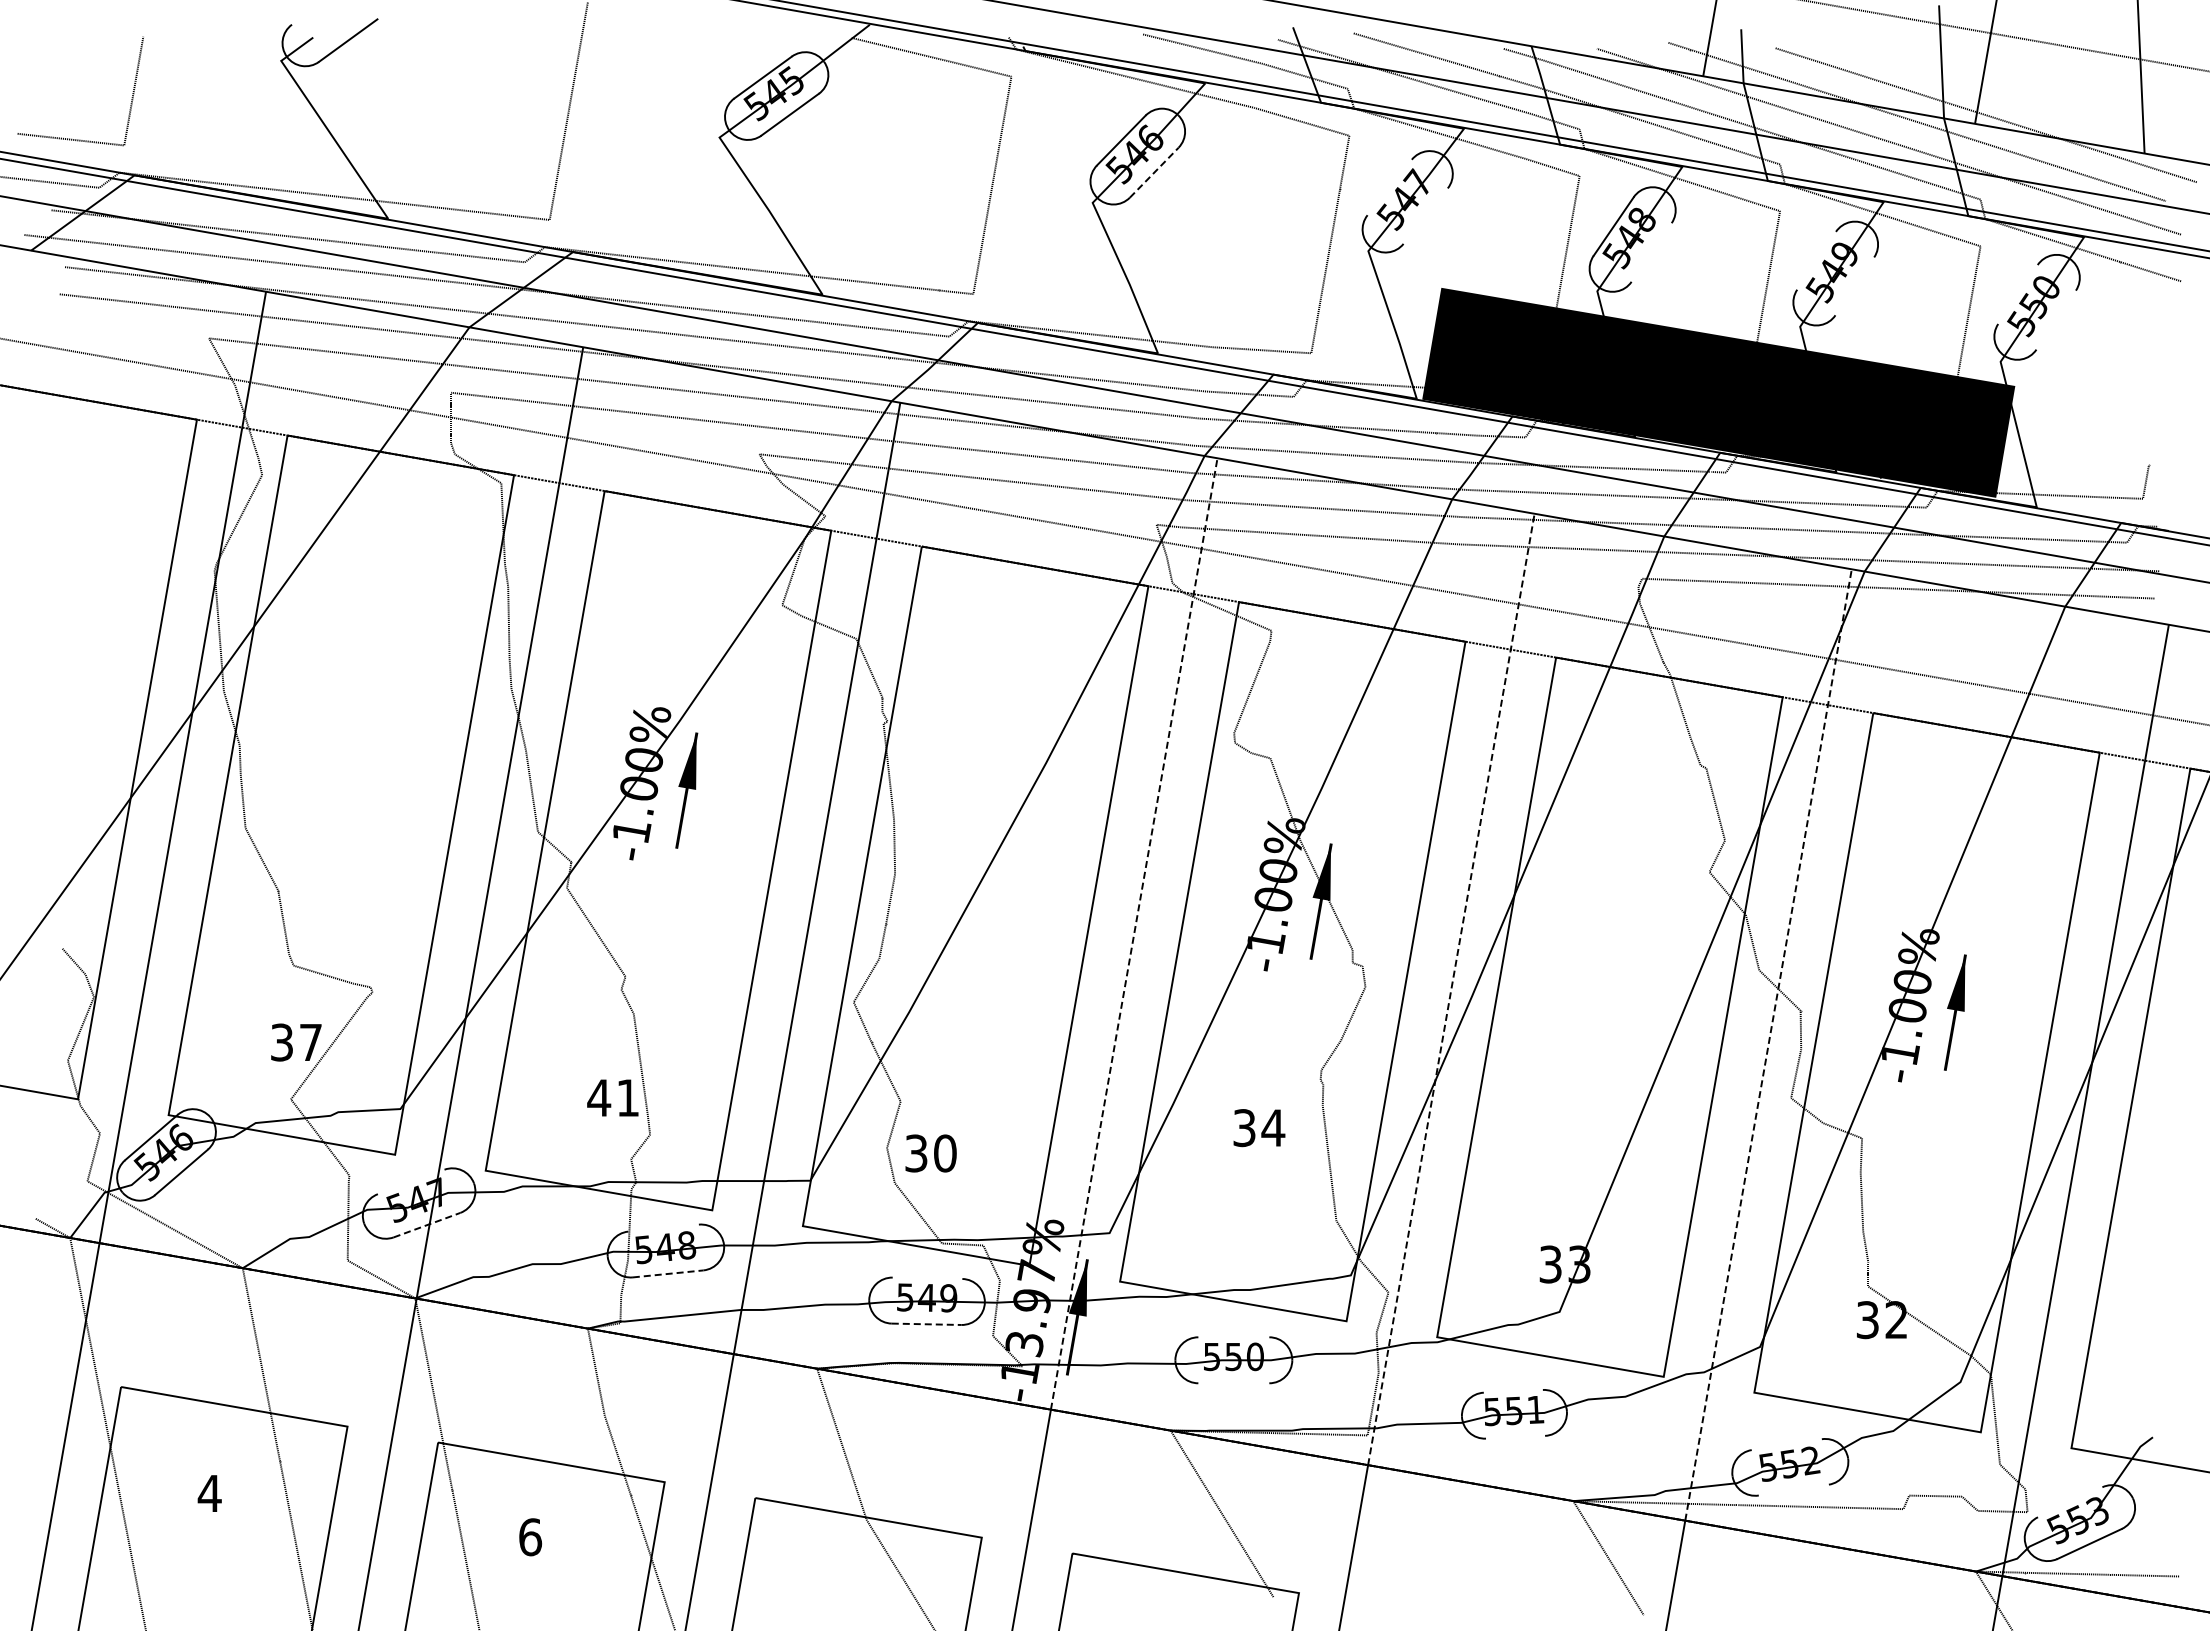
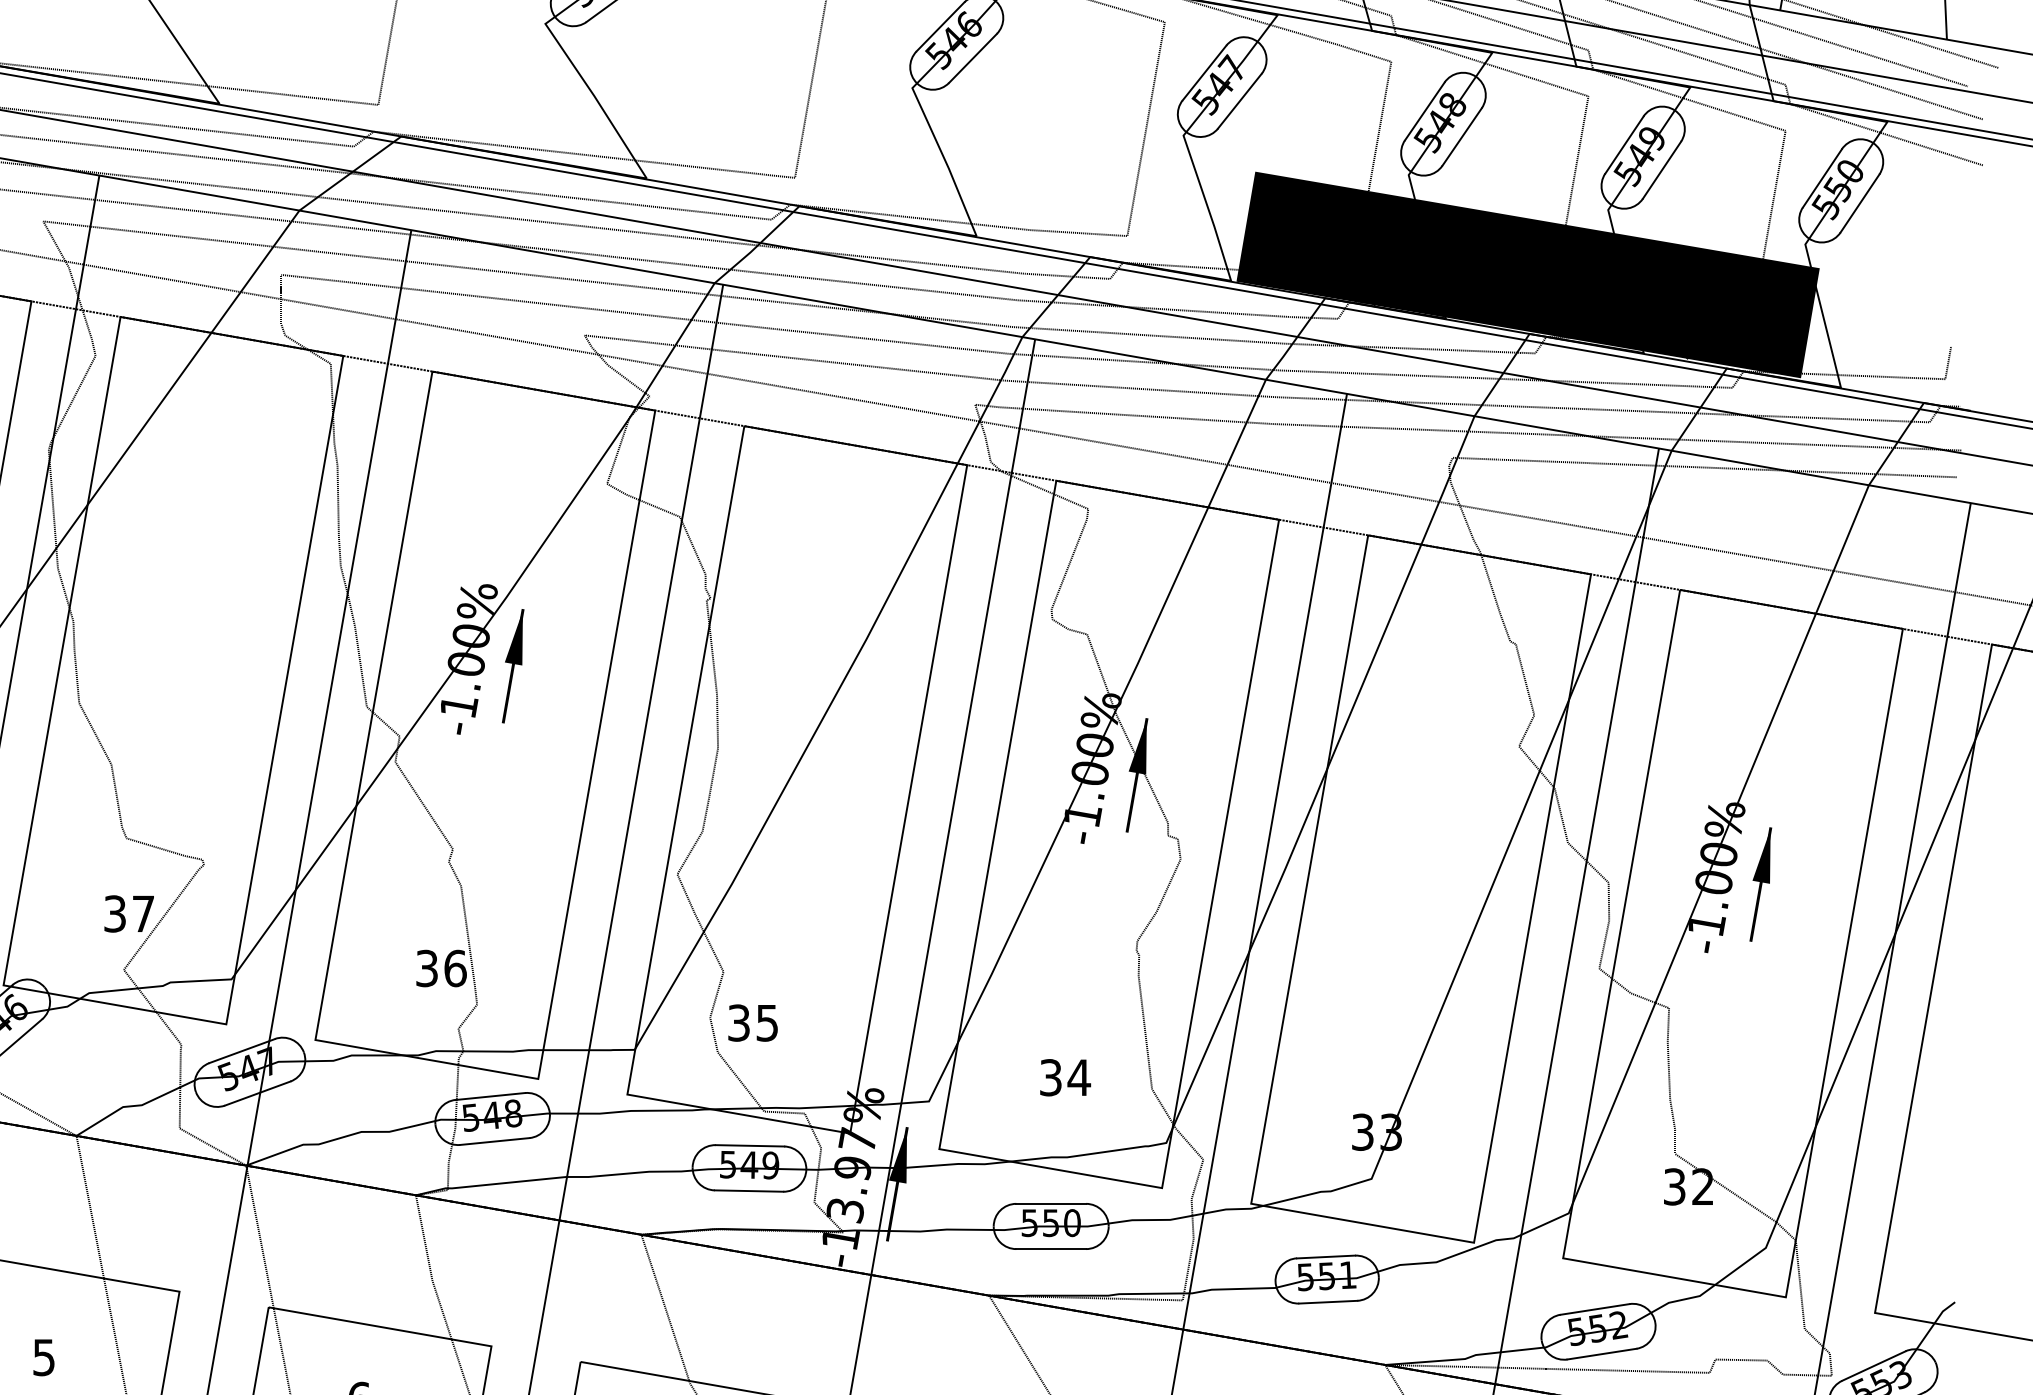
line: (1154, 172) -> (973, 58), dashed -> solid
line: (1389, 187) -> (1204, 73), added
line: (1425, 215) -> (1239, 100), added
line: (1651, 252) -> (1461, 136), added
line: (1816, 260) -> (1624, 144), added
line: (1854, 286) -> (1661, 170), added
line: (2017, 294) -> (1821, 178), added
line: (2055, 319) -> (1859, 202), added
line: (1134, 933) -> (953, 806), dashed -> solid
line: (1451, 989) -> (1265, 861), dashed -> solid
line: (1768, 1044) -> (1577, 915), dashed -> solid
text: (613, 1098) -> (441, 968), 41 -> 36
text: (1259, 1128) -> (1065, 1078), moved
text: (945, 1153) -> (767, 1023), 30 -> 35
line: (410, 1181) -> (241, 1050), added
line: (427, 1225) -> (258, 1093), dashed -> solid
line: (663, 1227) -> (490, 1095), added
line: (668, 1273) -> (495, 1141), dashed -> solid
line: (927, 1277) -> (749, 1145), added
line: (926, 1324) -> (748, 1191), dashed -> solid
line: (1233, 1337) -> (1050, 1204), added
line: (1233, 1383) -> (1050, 1249), added
line: (1512, 1390) -> (1325, 1256), added
line: (1515, 1436) -> (1328, 1301), added
line: (1786, 1444) -> (1594, 1309), added
line: (1793, 1489) -> (1601, 1353), added
text: (209, 1493) -> (43, 1357), 4 -> 5
line: (2070, 1502) -> (1874, 1366), added

